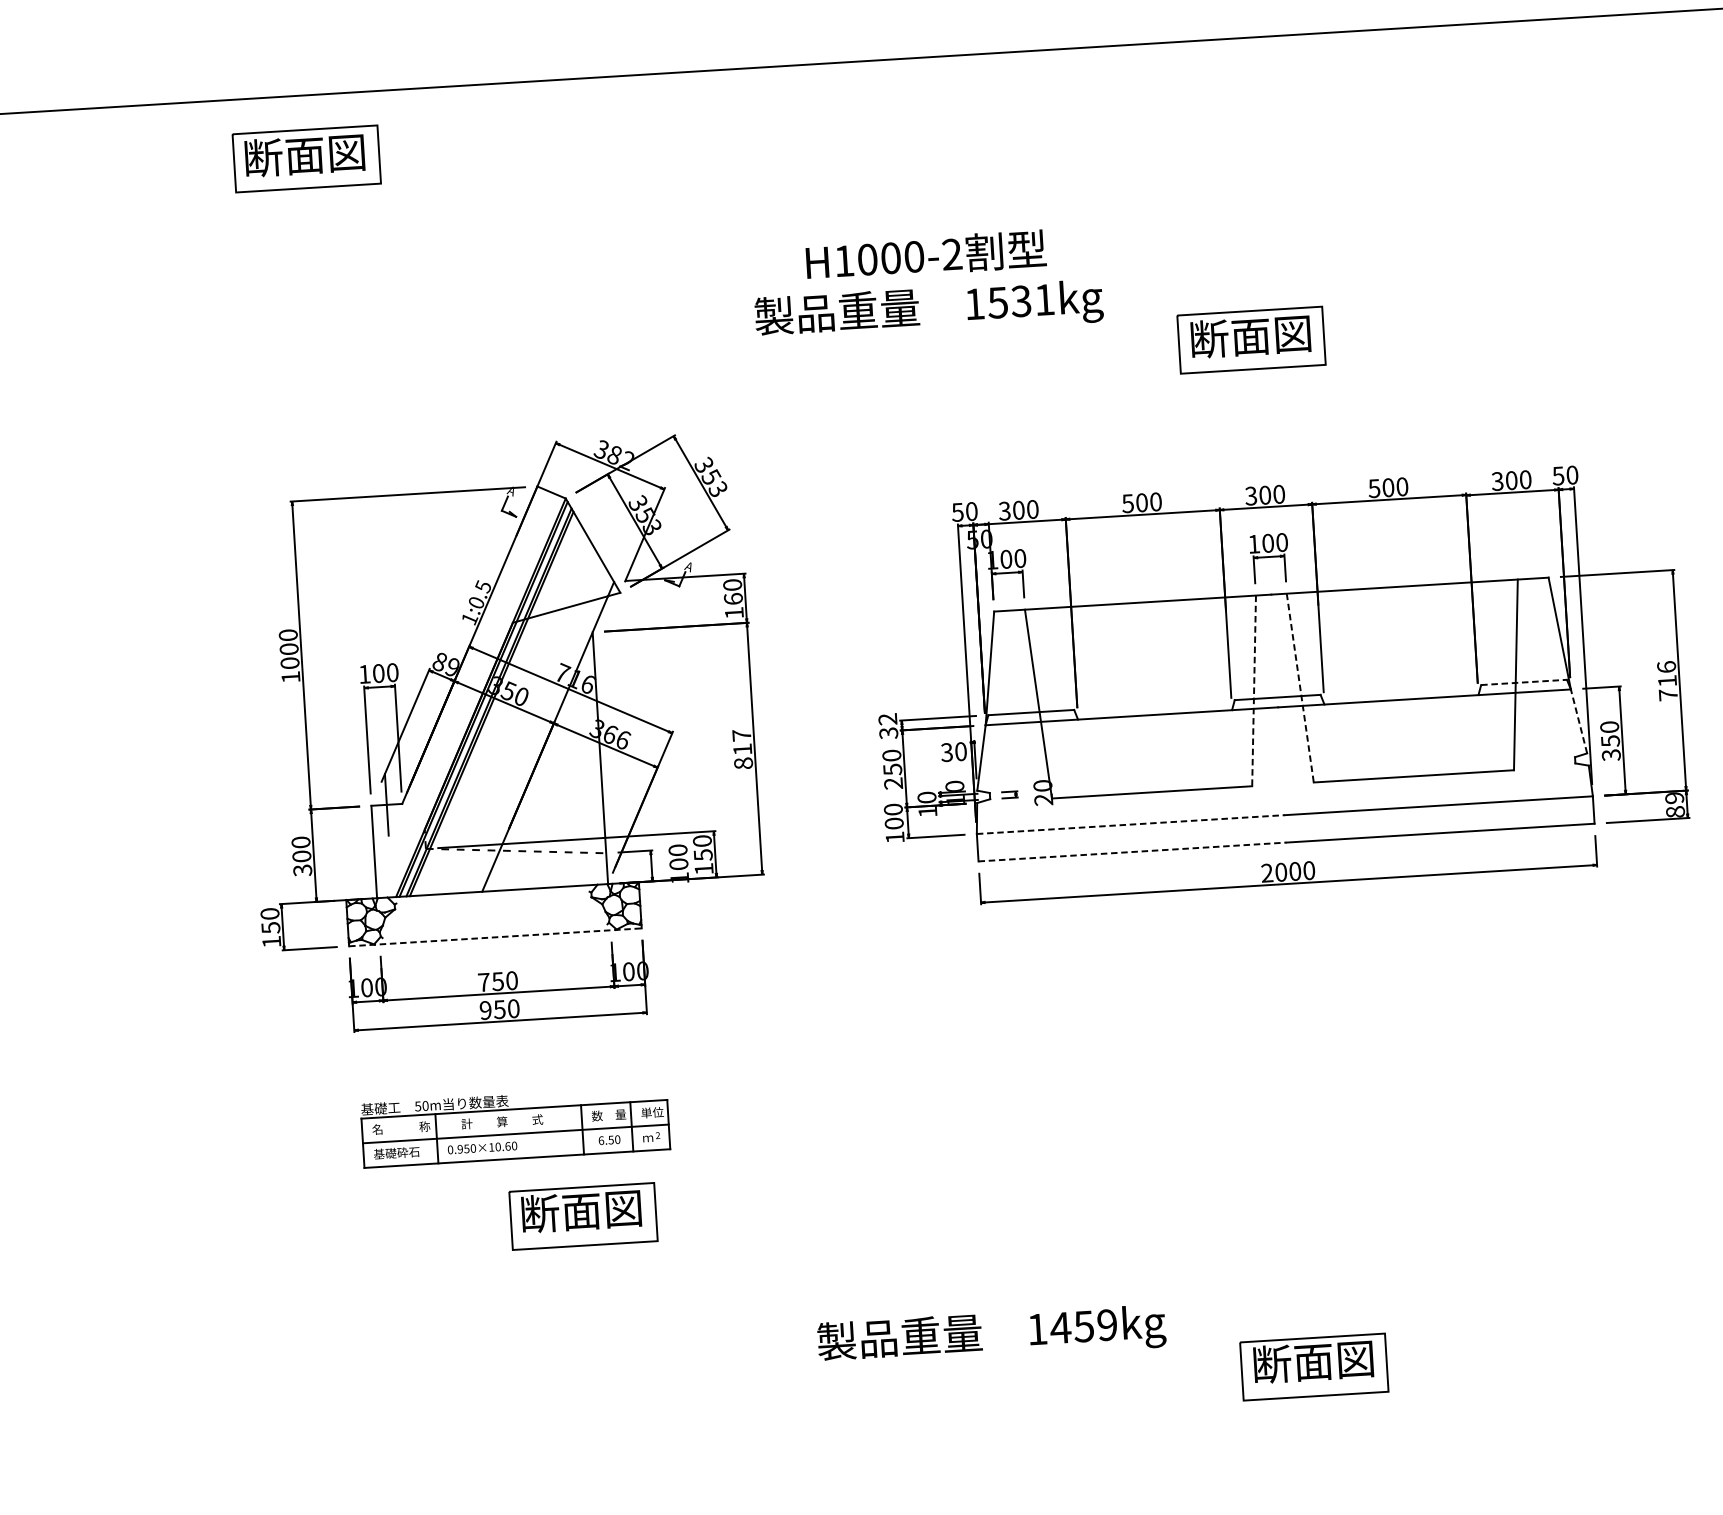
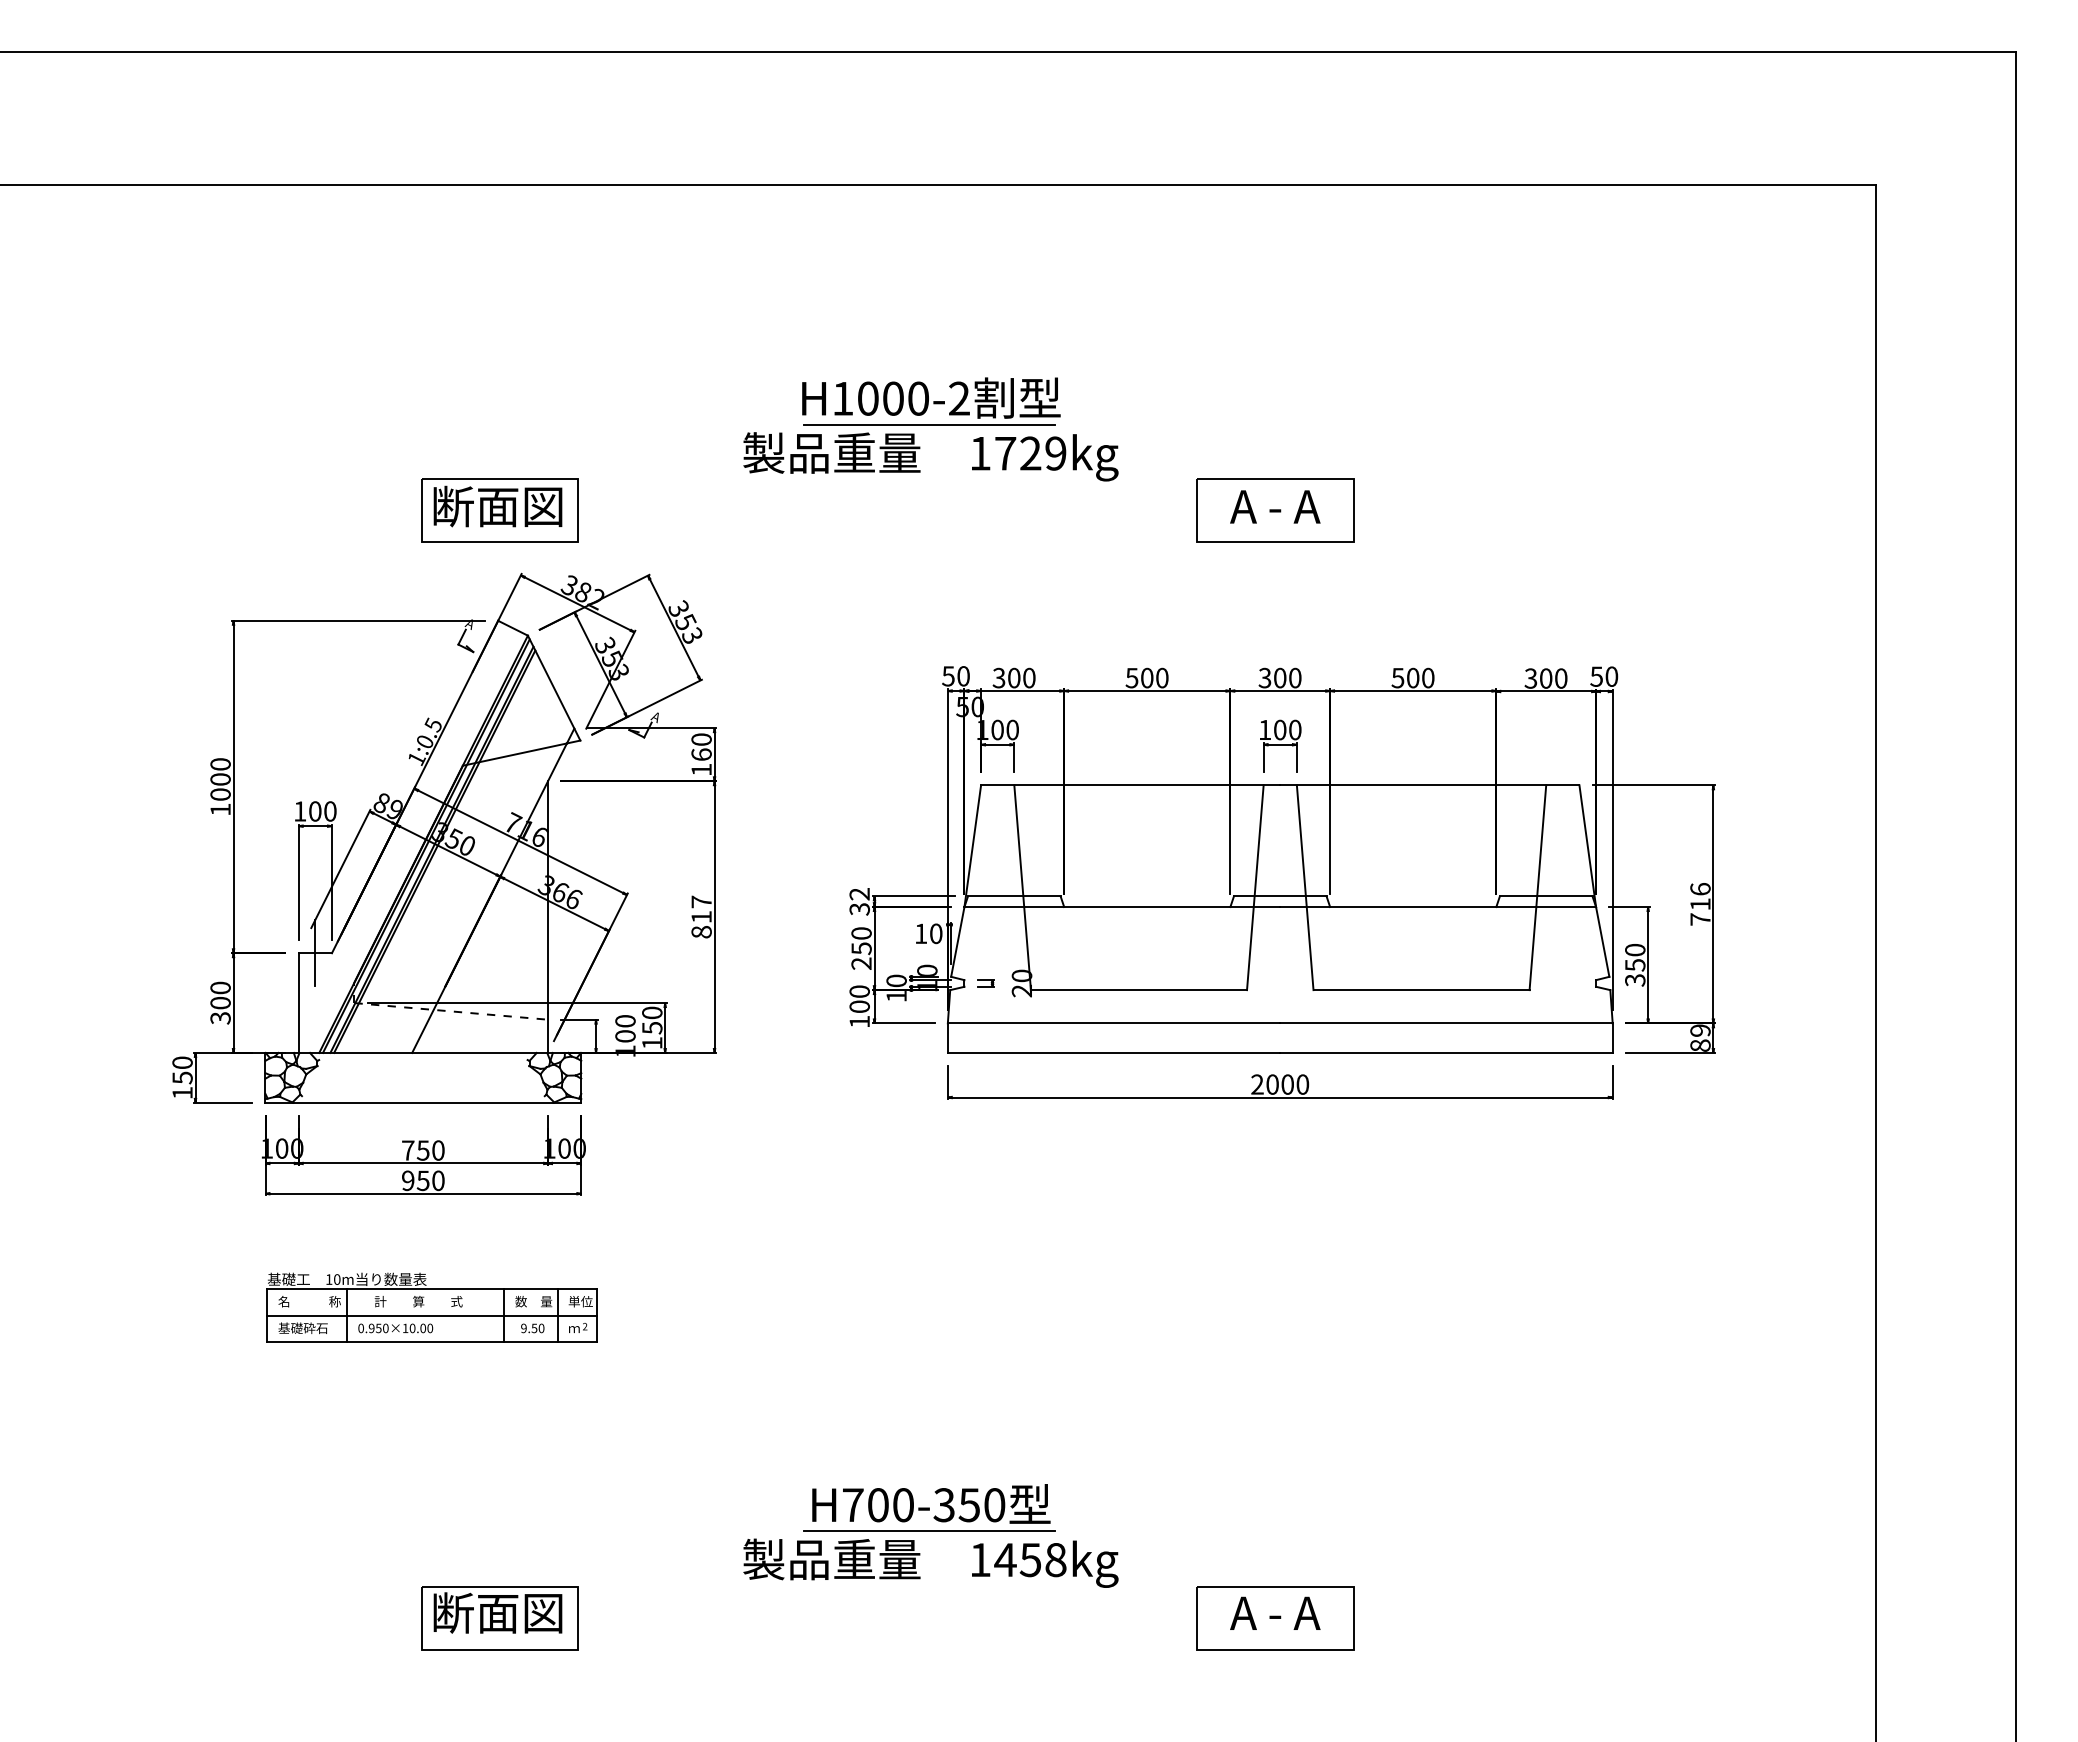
part: (306, 159) -> (499, 510), moved
line: (925, 281) -> (929, 425), added
text: (1021, 301) -> (1030, 453), 1531kg -> 1729kg
text: (1251, 336) -> (1275, 506), 断面図 -> A - A
line: (1524, 682) -> (1546, 896), dashed -> solid
line: (1300, 687) -> (1305, 887), dashed -> solid
line: (1254, 690) -> (1255, 887), dashed -> solid
line: (1578, 721) -> (1602, 941), dashed -> solid
text: (946, 752) -> (920, 933), 30 -> 10
line: (1131, 824) -> (1114, 1023), dashed -> solid
line: (1132, 851) -> (1114, 1052), dashed -> solid
line: (495, 937) -> (423, 1102), dashed -> solid
text: (417, 1106) -> (328, 1279), 50m -> 10m
text: (600, 1140) -> (523, 1328), 6.50 -> 9.50
text: (508, 1145) -> (423, 1327), 0.950×10.60 -> 0.950×10.00
part: (583, 1216) -> (499, 1618), moved
part: (987, 1283) -> (929, 1507), added
text: (1106, 1324) -> (1055, 1559), 1459kg -> 1458kg
text: (1313, 1361) -> (1275, 1612), 断面図 -> A - A

